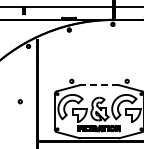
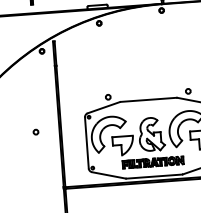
line: (99, 85) -> (148, 100), dashed -> solid

